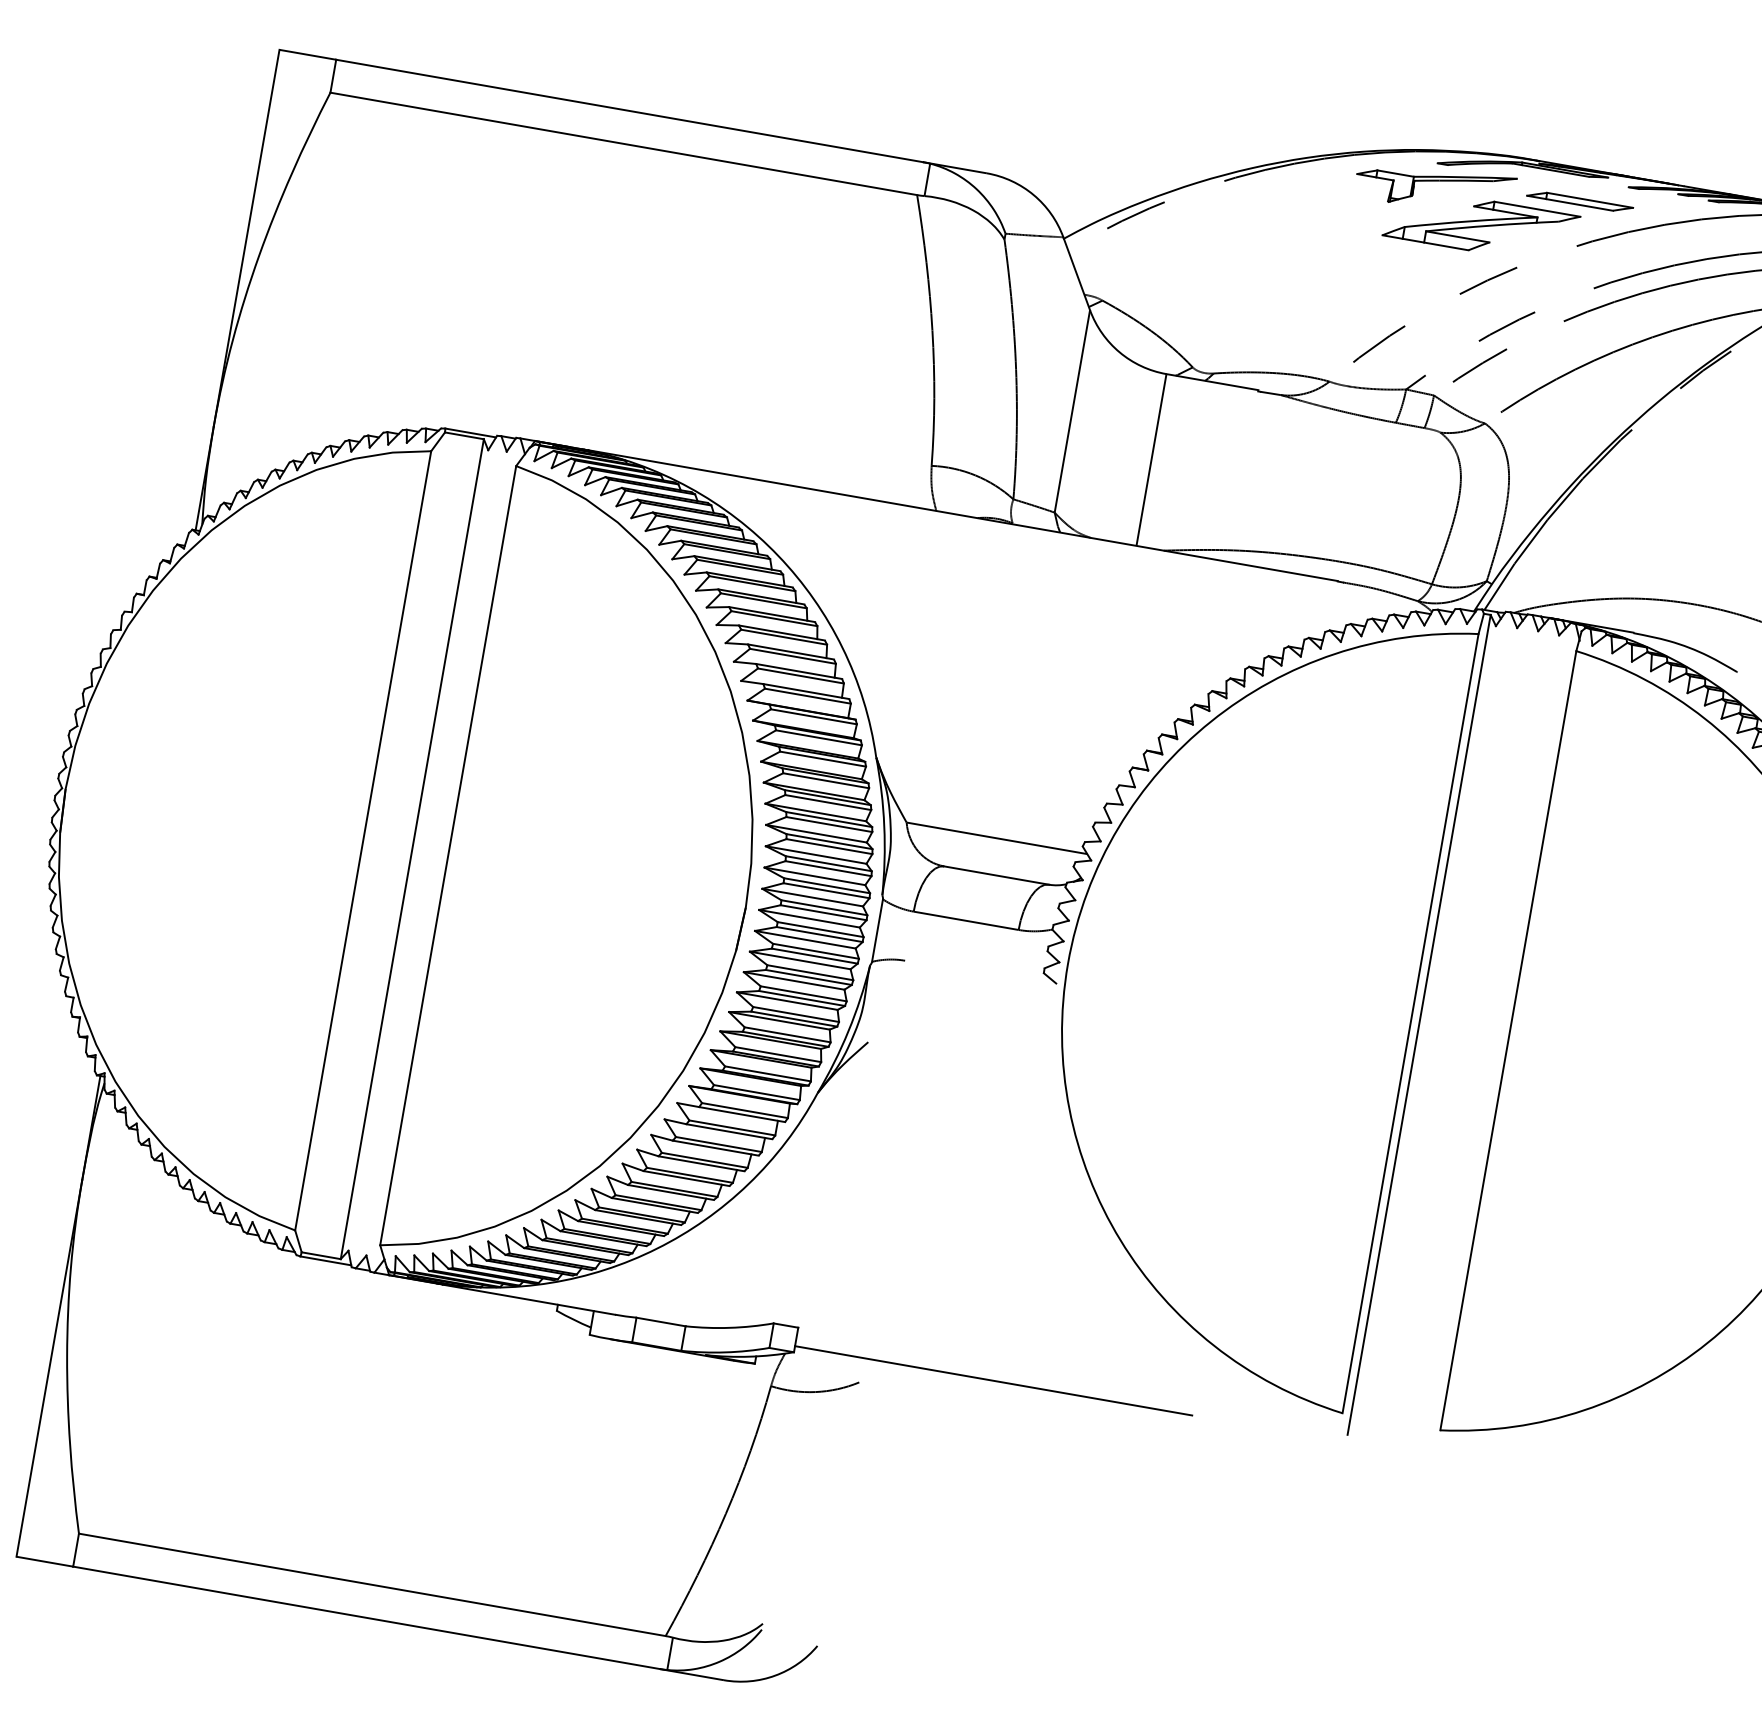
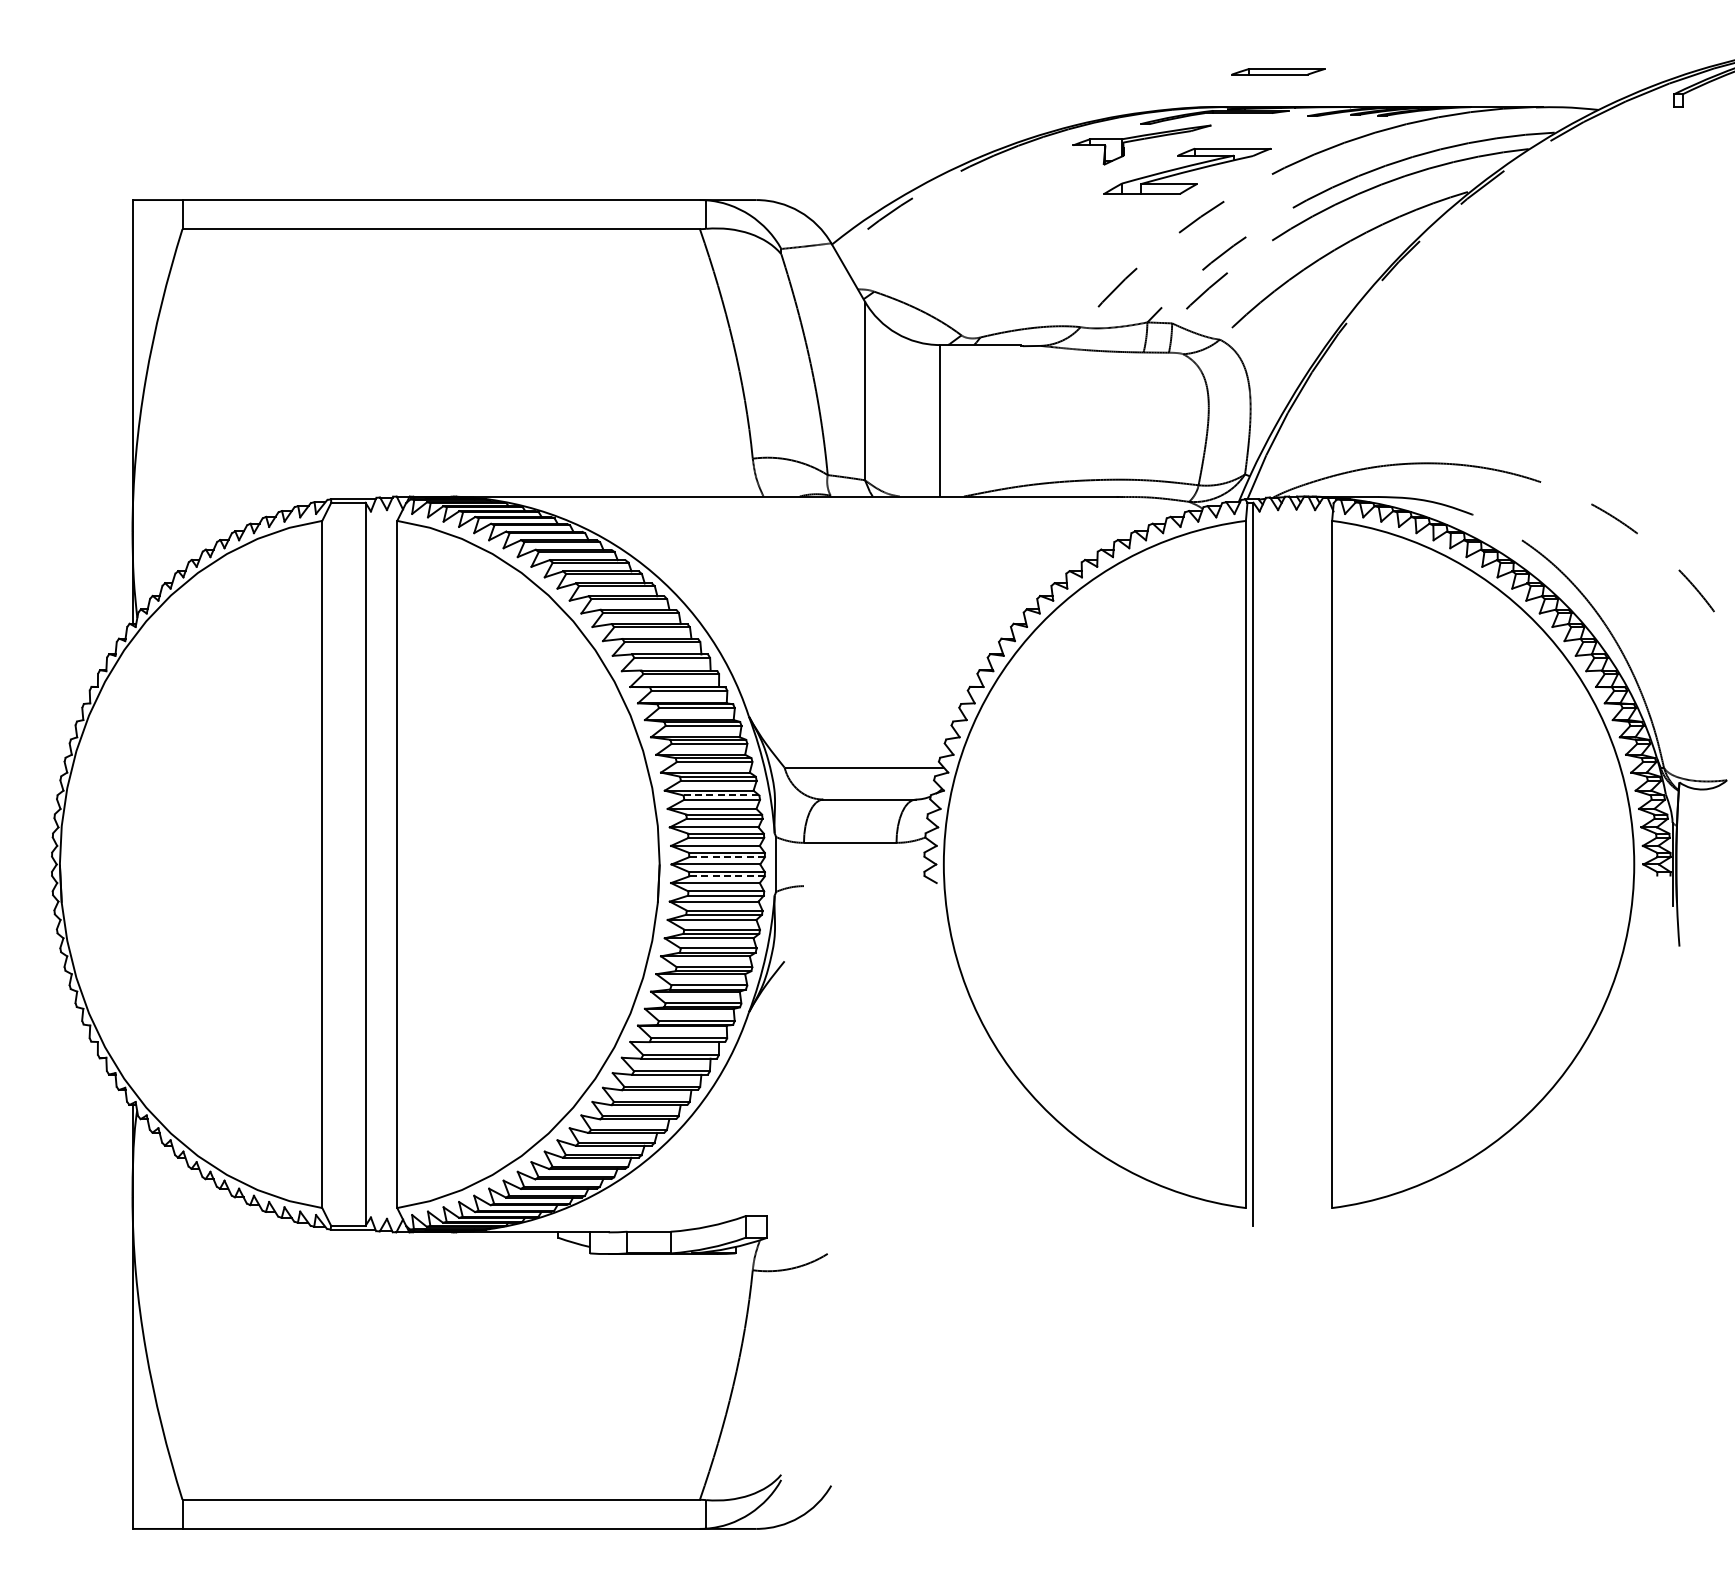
part: (1580, 201) -> (1278, 71), moved
line: (829, 841) -> (721, 795), solid -> dashed
line: (824, 913) -> (727, 857), solid -> dashed
line: (819, 934) -> (726, 876), solid -> dashed
line: (993, 1380) -> (942, 1232), removed

